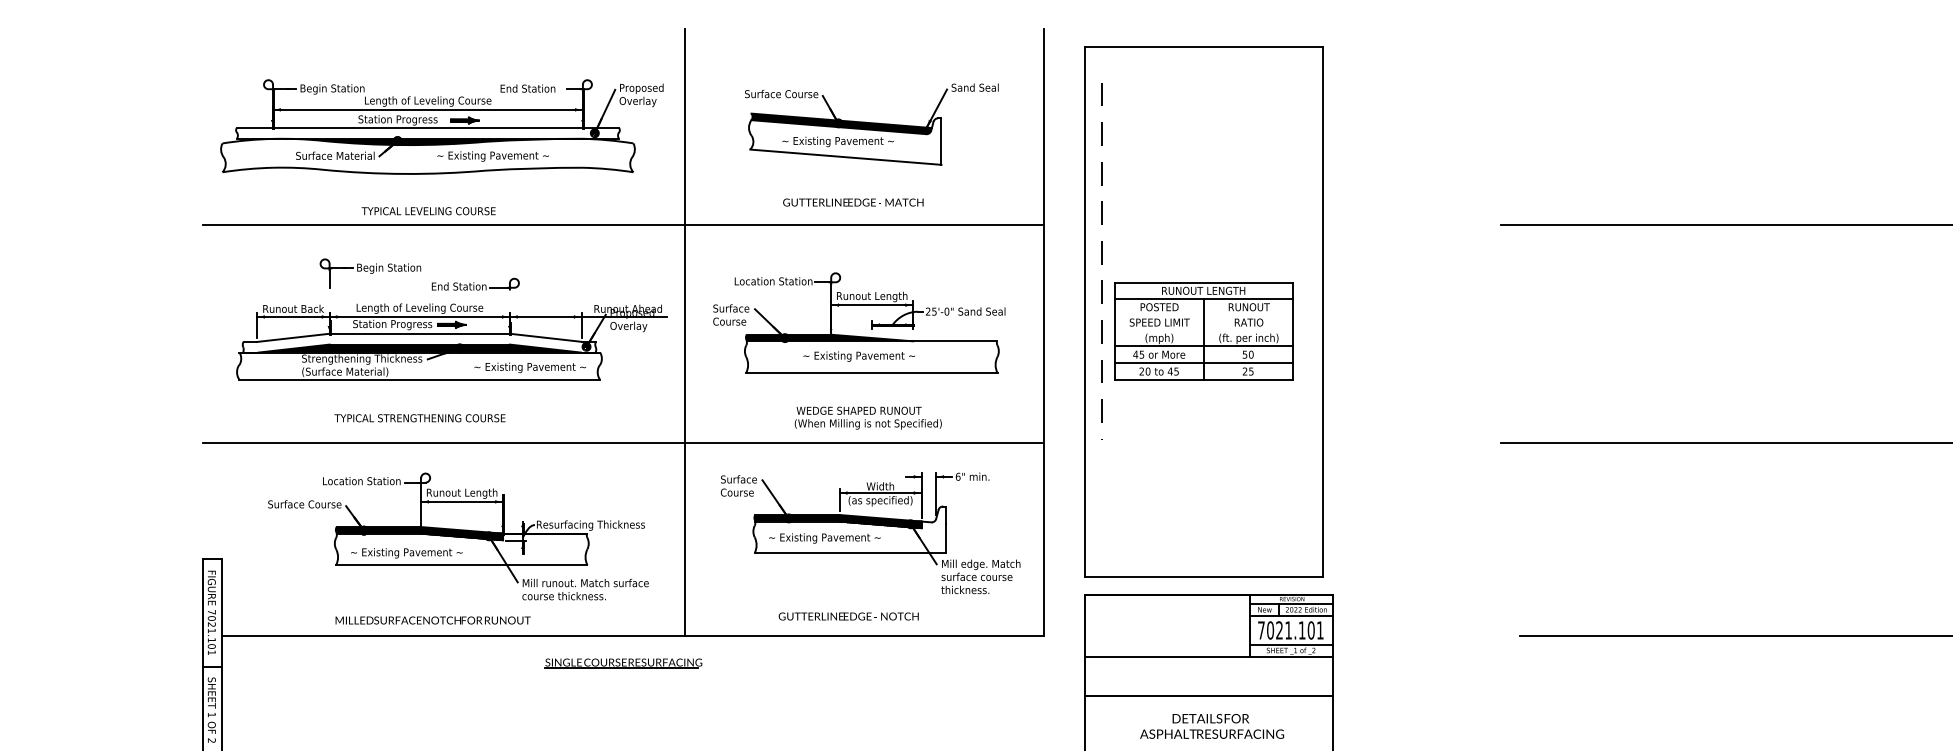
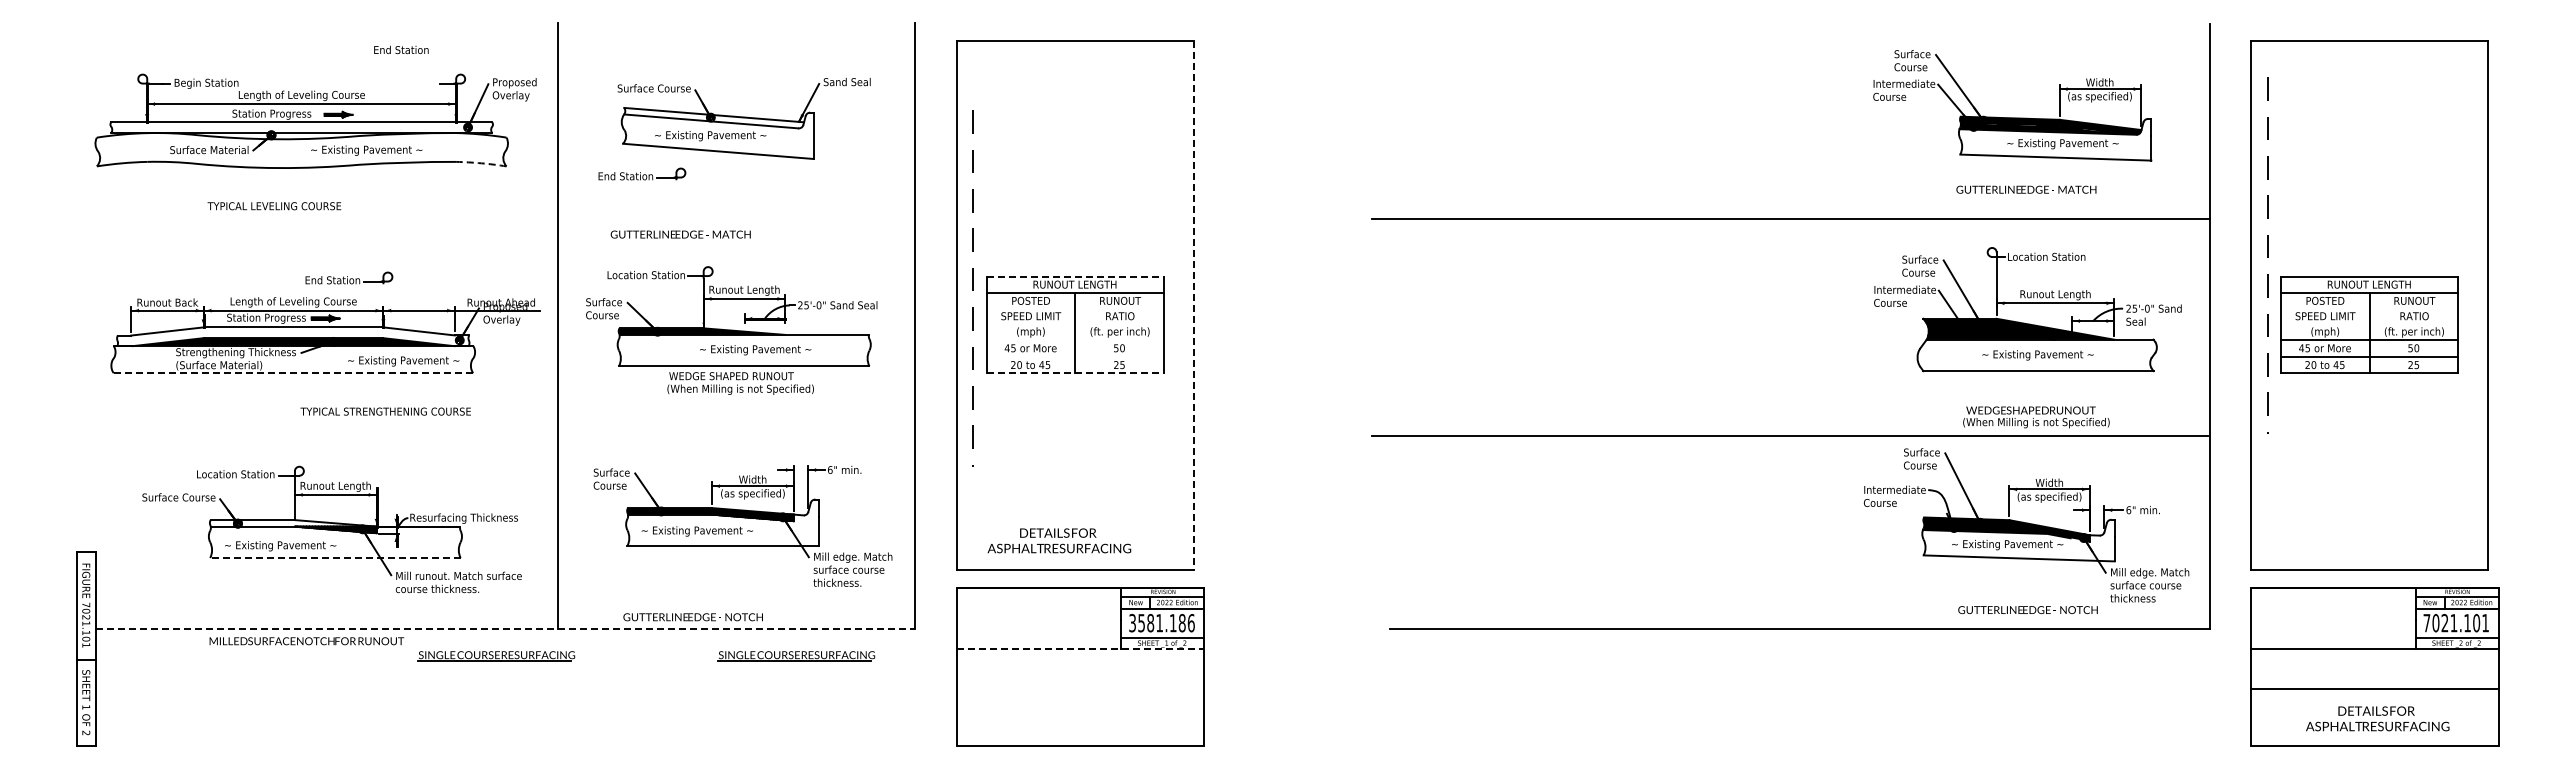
text: (528, 88) -> (401, 49), moved
fill: (842, 123) -> (714, 117), removed
fill: (431, 142) -> (305, 136), removed
arc: (608, 169) -> (481, 163), solid -> dashed
part: (769, 179) -> (642, 173), added
text: (853, 202) -> (680, 234), moved
text: (428, 211) -> (274, 206), moved
line: (623, 224) -> (496, 218), removed
line: (1100, 261) -> (972, 288), moved
part: (369, 273) -> (243, 267), removed
line: (1204, 282) -> (1075, 276), solid -> dashed
line: (1322, 311) -> (1193, 305), solid -> dashed
line: (1204, 345) -> (1075, 339), removed
text: (859, 356) -> (755, 350), moved
line: (1204, 362) -> (1075, 356), removed
line: (419, 380) -> (293, 373), solid -> dashed
line: (1204, 380) -> (1075, 373), solid -> dashed
text: (419, 418) -> (385, 411), moved
text: (868, 418) -> (740, 383), moved
line: (622, 442) -> (495, 435), removed
fill: (418, 530) -> (292, 523), removed
line: (460, 565) -> (334, 558), solid -> dashed
text: (848, 616) -> (692, 617), moved
text: (432, 620) -> (306, 641), moved
text: (1290, 629) -> (1161, 622), 7021.101 -> 3581.186
line: (632, 635) -> (505, 628), solid -> dashed
line: (1209, 656) -> (1080, 649), solid -> dashed
part: (924, 663) -> (796, 656), added
line: (1209, 696) -> (1080, 688), removed
text: (1212, 726) -> (1059, 540), moved

